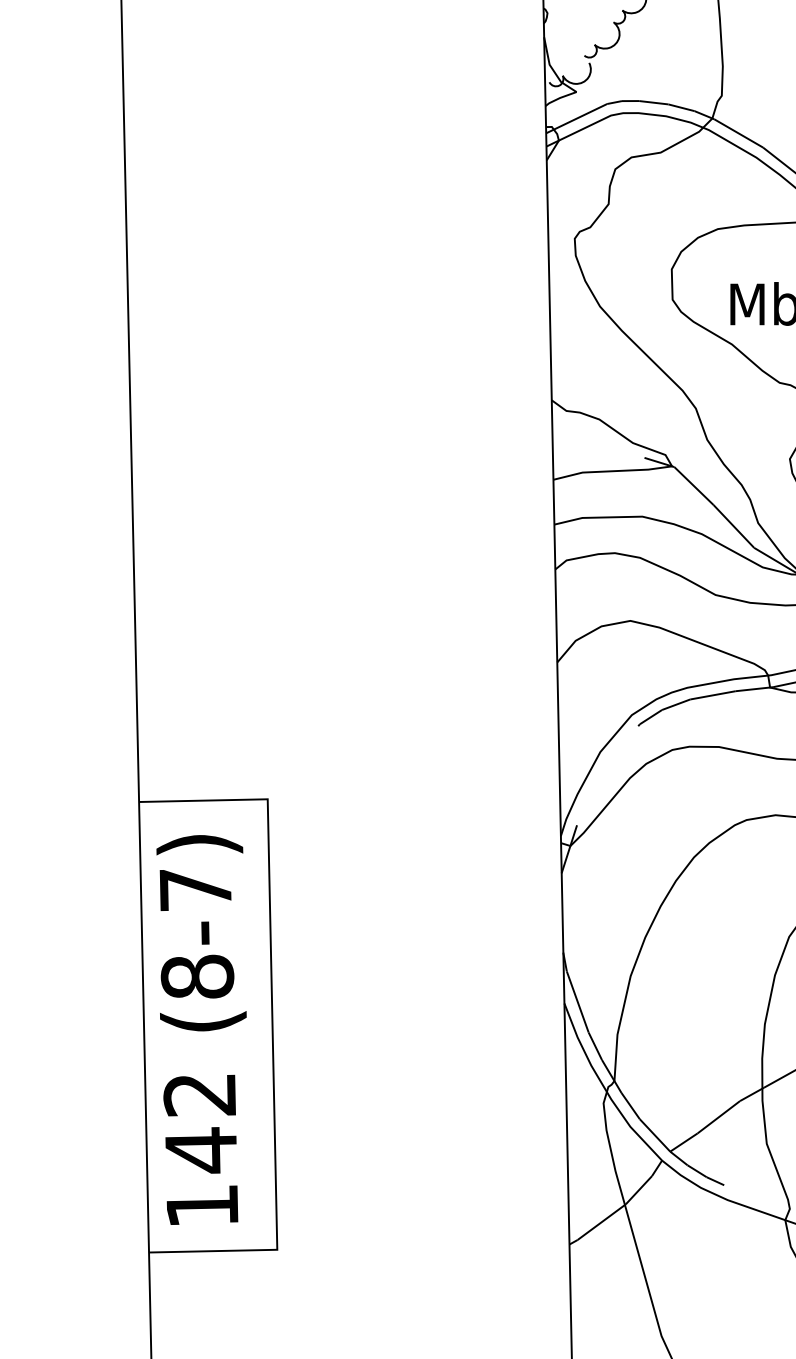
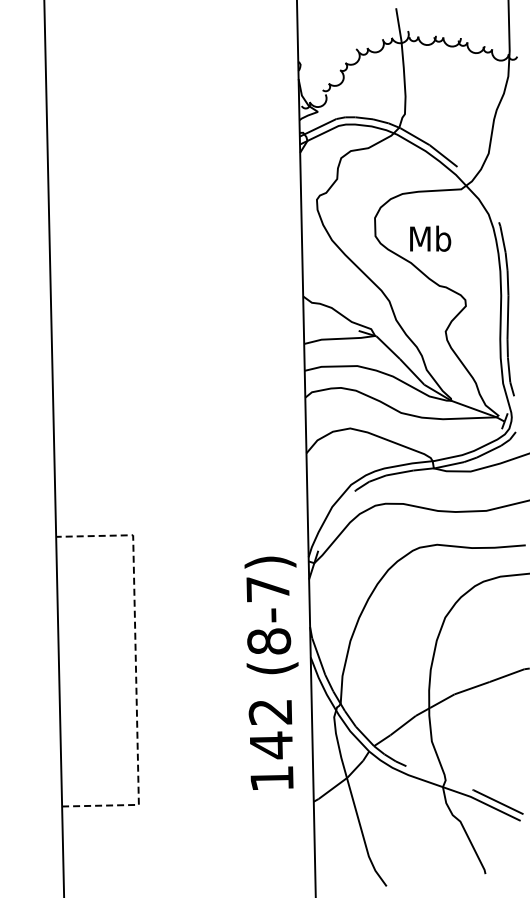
line: (273, 1023) -> (136, 669), solid -> dashed
text: (201, 1028) -> (271, 672), moved

